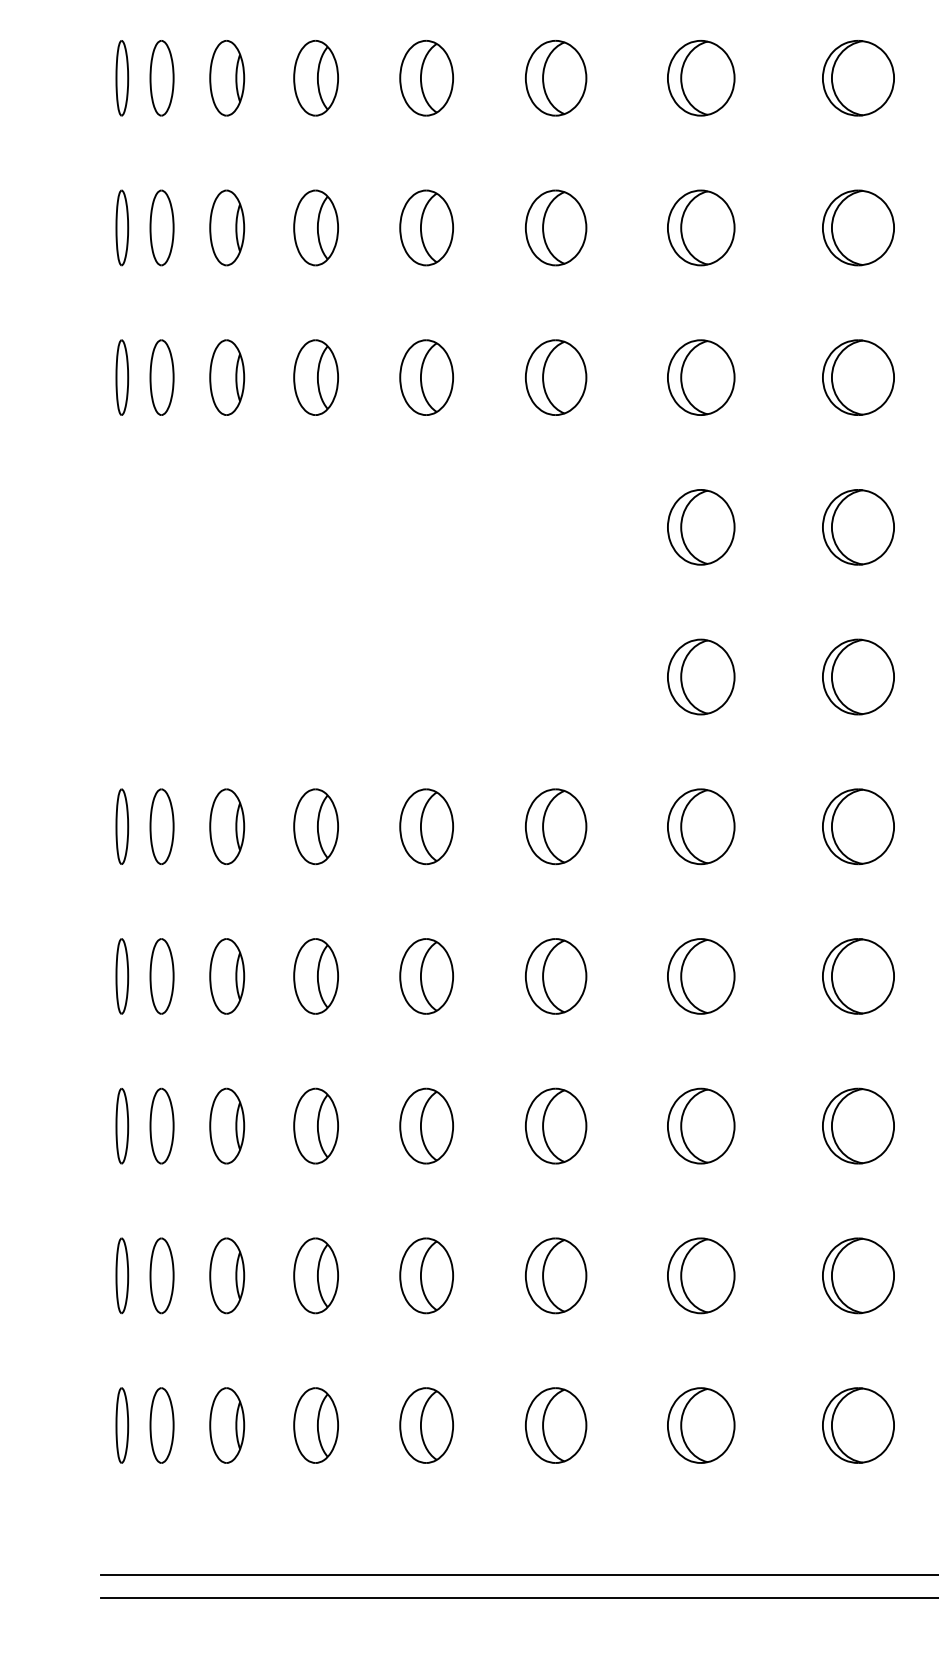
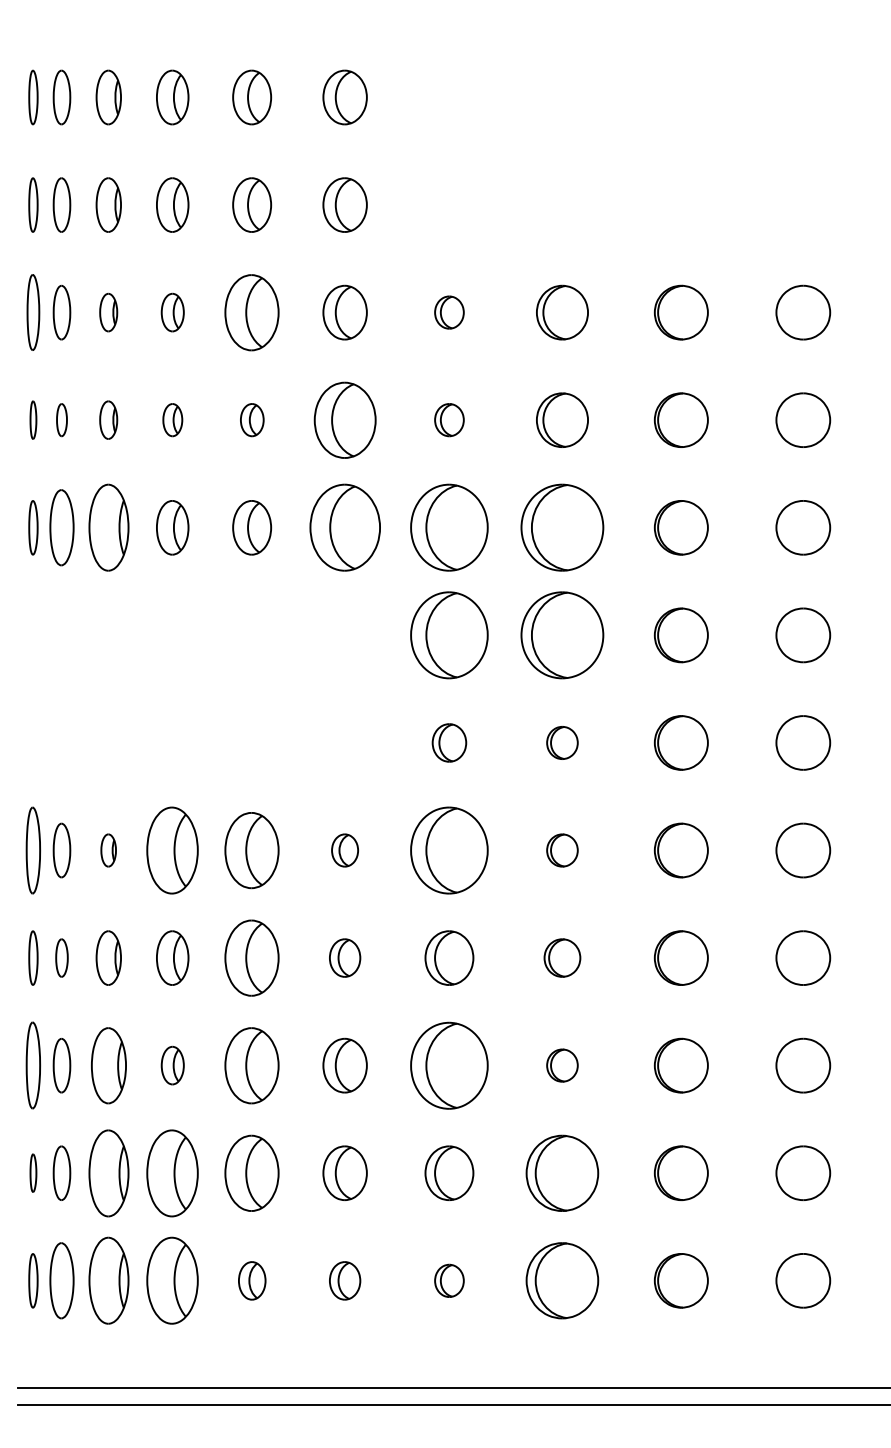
part: (122, 78) -> (33, 312), size x1.4
part: (226, 78) -> (108, 312), size x0.7
part: (315, 78) -> (172, 312), size x0.7
part: (427, 78) -> (252, 312), size x1.4
part: (701, 78) -> (449, 312), size x0.6
part: (122, 226) -> (33, 419), size x0.7
part: (161, 226) -> (61, 419), size x0.6
part: (226, 226) -> (108, 419), size x0.7
part: (315, 226) -> (172, 419), size x0.6
part: (427, 226) -> (252, 419), size x0.6
part: (555, 226) -> (344, 419), size x1.4
part: (701, 226) -> (449, 419), size x0.6
part: (161, 377) -> (61, 527), size x1.4
part: (226, 377) -> (108, 527), size x1.6
part: (555, 377) -> (344, 527), size x1.6
part: (701, 377) -> (449, 527), size x1.6
part: (858, 377) -> (562, 527), size x1.6
part: (701, 527) -> (449, 635), size x1.6
part: (858, 527) -> (562, 635), size x1.6
part: (701, 676) -> (449, 742), size x0.7
part: (858, 676) -> (562, 742), size x0.6
part: (122, 826) -> (33, 850), size x1.6
part: (226, 826) -> (108, 850), size x0.6
part: (315, 826) -> (172, 850), size x1.6
part: (427, 826) -> (252, 850), size x1.4
part: (555, 826) -> (344, 850), size x0.6
part: (701, 826) -> (449, 850), size x1.6
part: (858, 826) -> (562, 850), size x0.6
part: (161, 975) -> (61, 957), size x0.7
part: (427, 975) -> (252, 957), size x1.4
part: (555, 975) -> (344, 957), size x0.7
part: (858, 975) -> (562, 957), size x0.7
part: (122, 1125) -> (33, 1065), size x1.6
part: (226, 1125) -> (108, 1065), size x1.4
part: (315, 1125) -> (172, 1065), size x0.7
part: (427, 1125) -> (252, 1065), size x1.4
part: (701, 1125) -> (449, 1065), size x1.6
part: (858, 1125) -> (562, 1065), size x0.6
part: (122, 1274) -> (33, 1172), size x0.7
part: (226, 1274) -> (108, 1172), size x1.6
part: (315, 1274) -> (172, 1172), size x1.6
part: (427, 1274) -> (252, 1172), size x1.4
part: (858, 1274) -> (562, 1172), size x1.4
part: (161, 1425) -> (61, 1280), size x1.4
part: (226, 1425) -> (108, 1280), size x1.6
part: (315, 1425) -> (172, 1280), size x1.6
part: (427, 1425) -> (252, 1280), size x0.7
part: (555, 1425) -> (344, 1280), size x0.7
part: (701, 1425) -> (449, 1280), size x0.6
part: (858, 1425) -> (562, 1280), size x1.4

